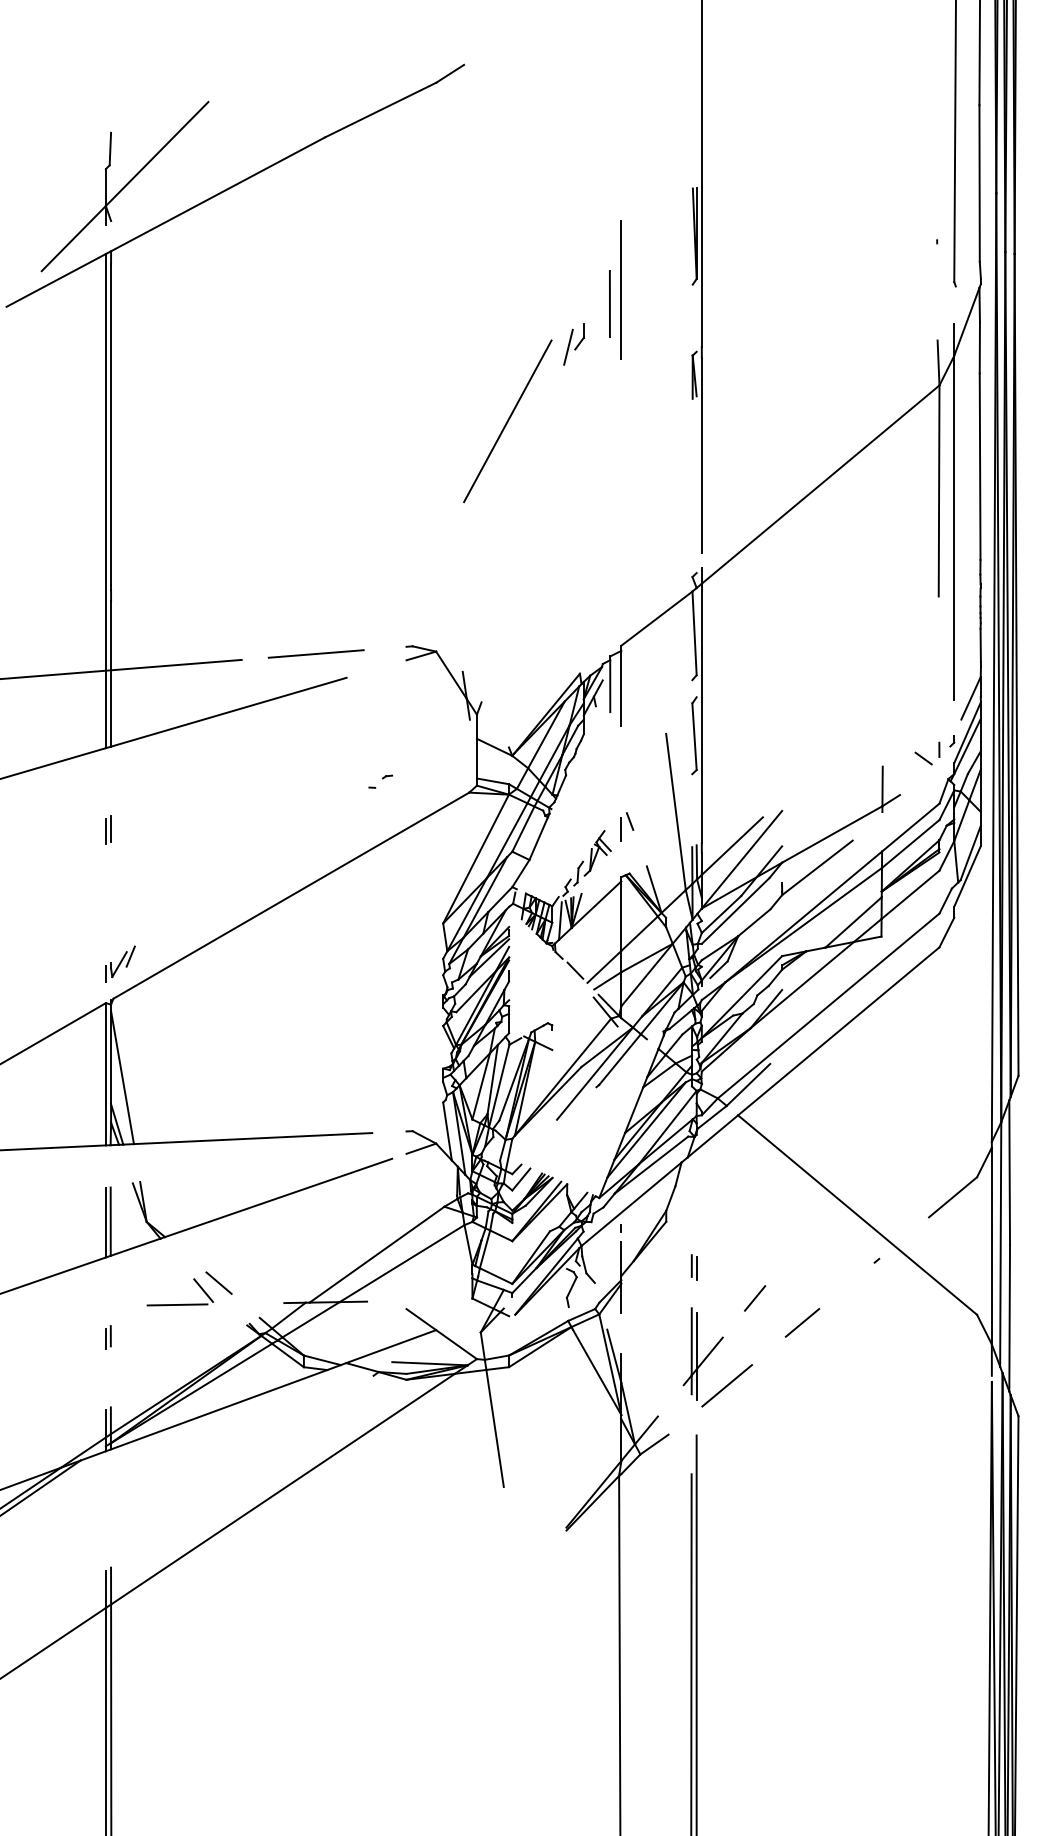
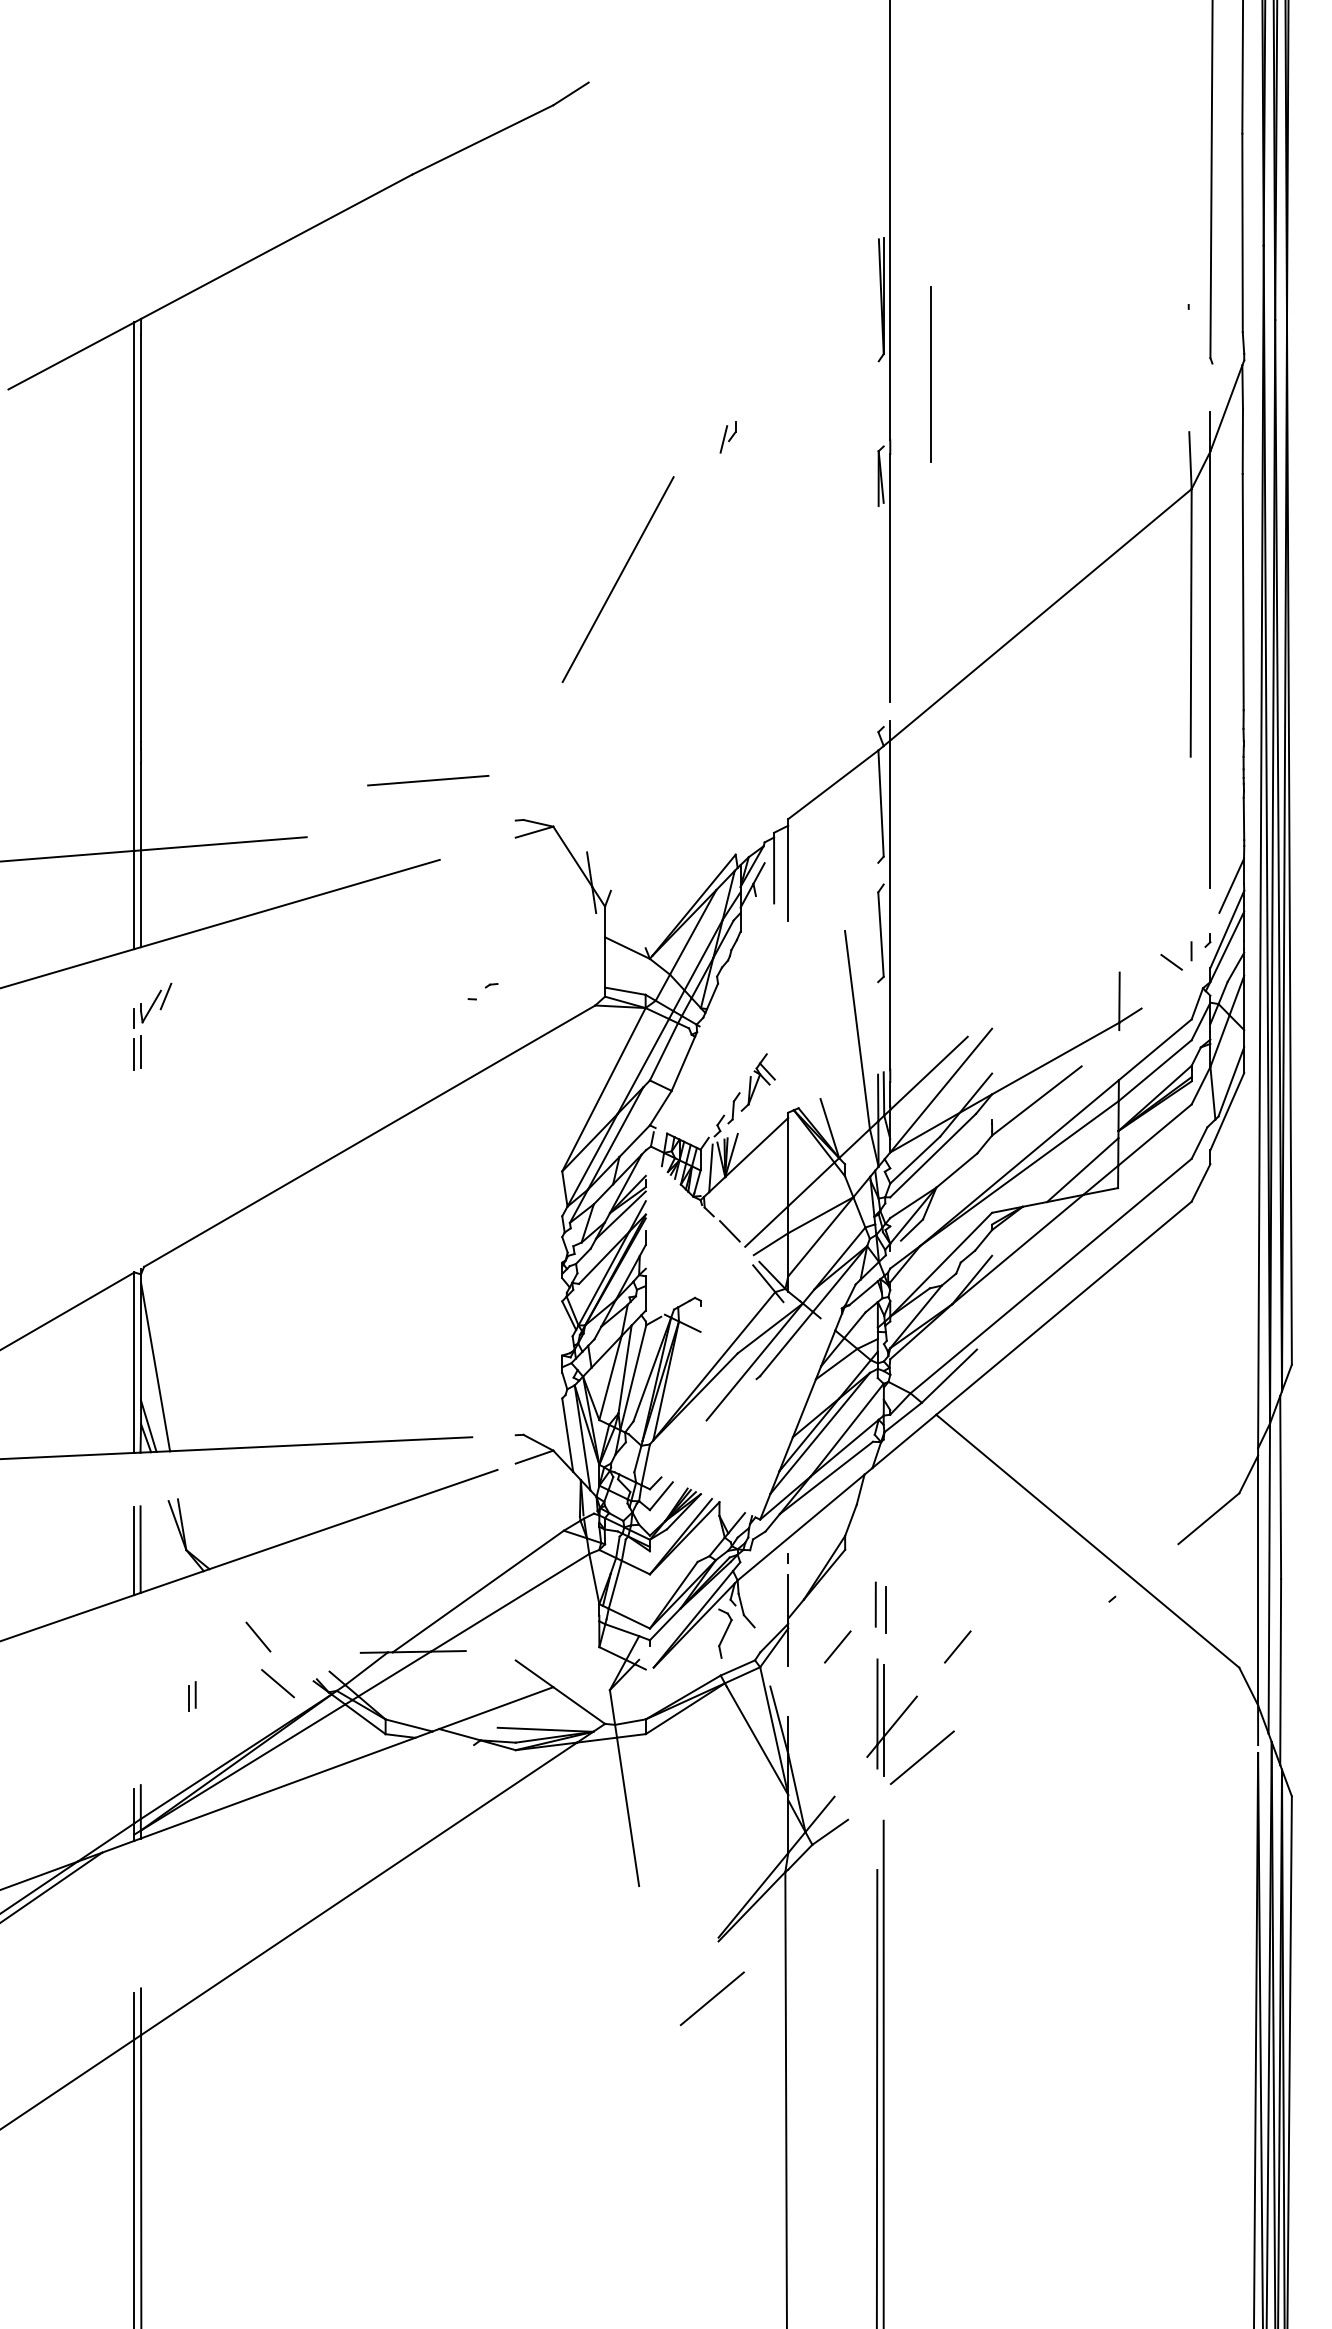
part: (124, 186) -> (158, 236), removed
line: (620, 290) -> (930, 374), moved
line: (609, 303) -> (773, 385), removed
part: (573, 344) -> (727, 437), size x0.6
line: (507, 421) -> (617, 579), moved
line: (316, 653) -> (428, 780), moved
part: (627, 826) -> (795, 1048), removed
part: (120, 963) -> (152, 1005), moved
part: (694, 1267) -> (880, 1607), size x1.6
line: (218, 1283) -> (277, 1683), moved
line: (660, 1298) -> (837, 1646), added
line: (177, 1304) -> (225, 1654), removed
line: (802, 1322) -> (1017, 1677), removed
part: (108, 1337) -> (192, 1696), moved
line: (561, 1575) -> (712, 1998), added

